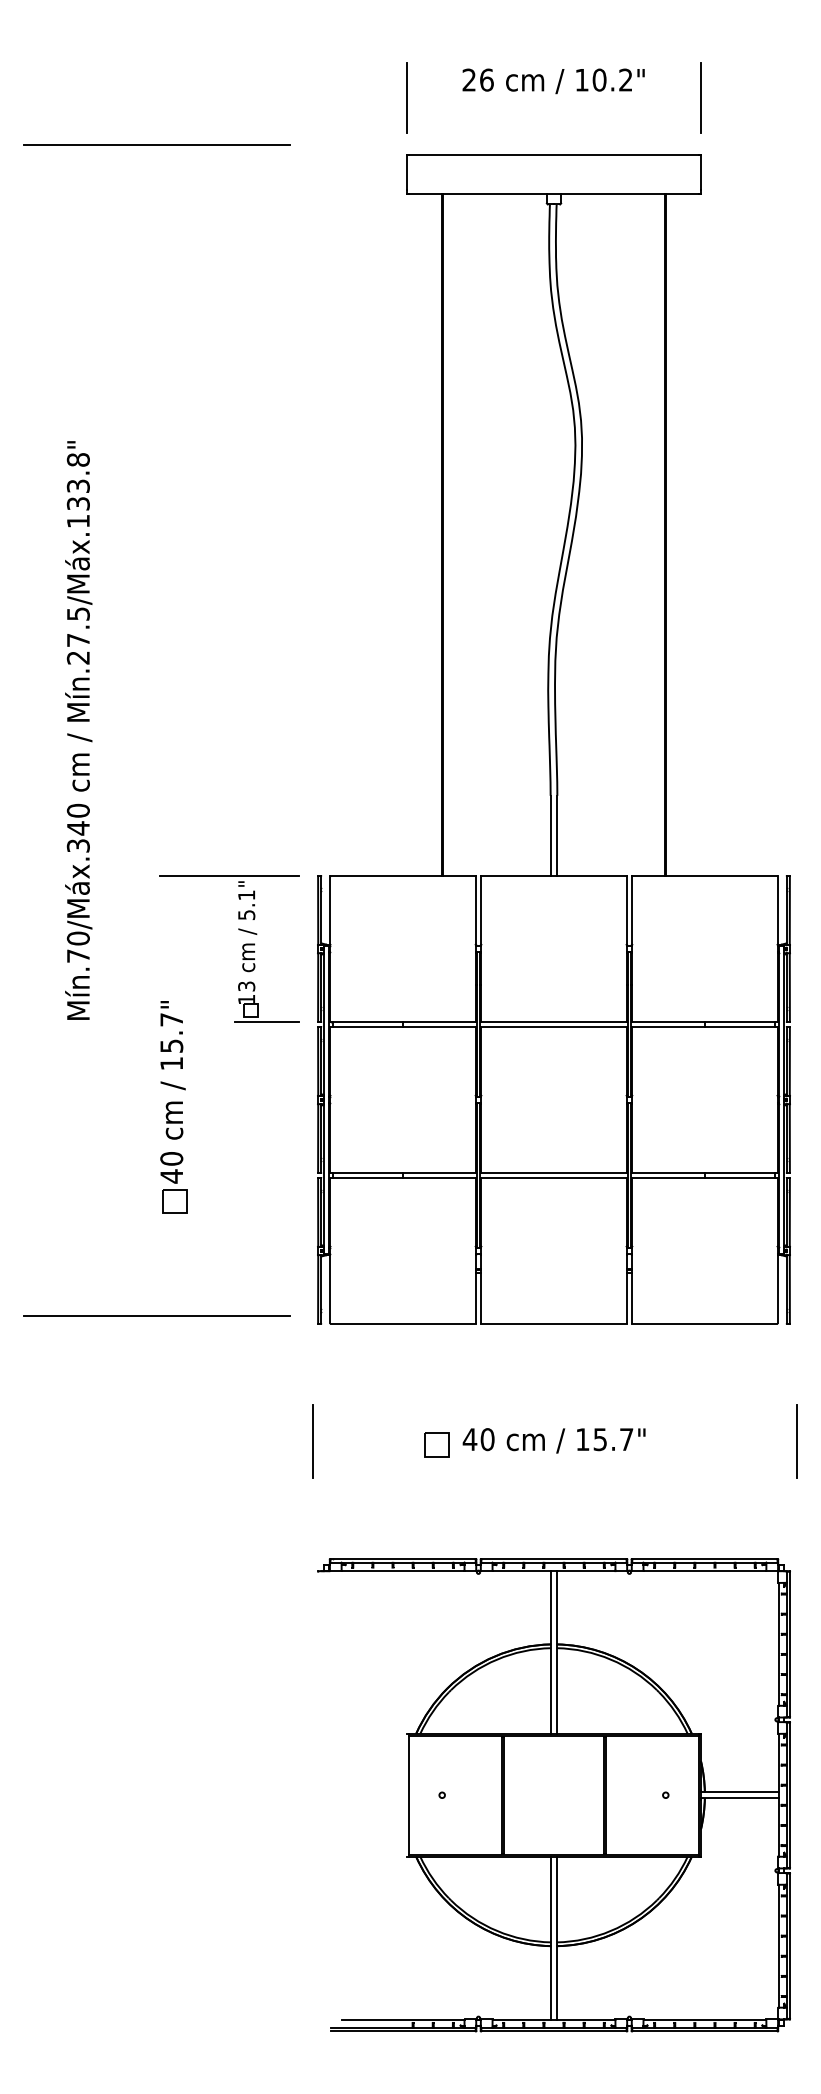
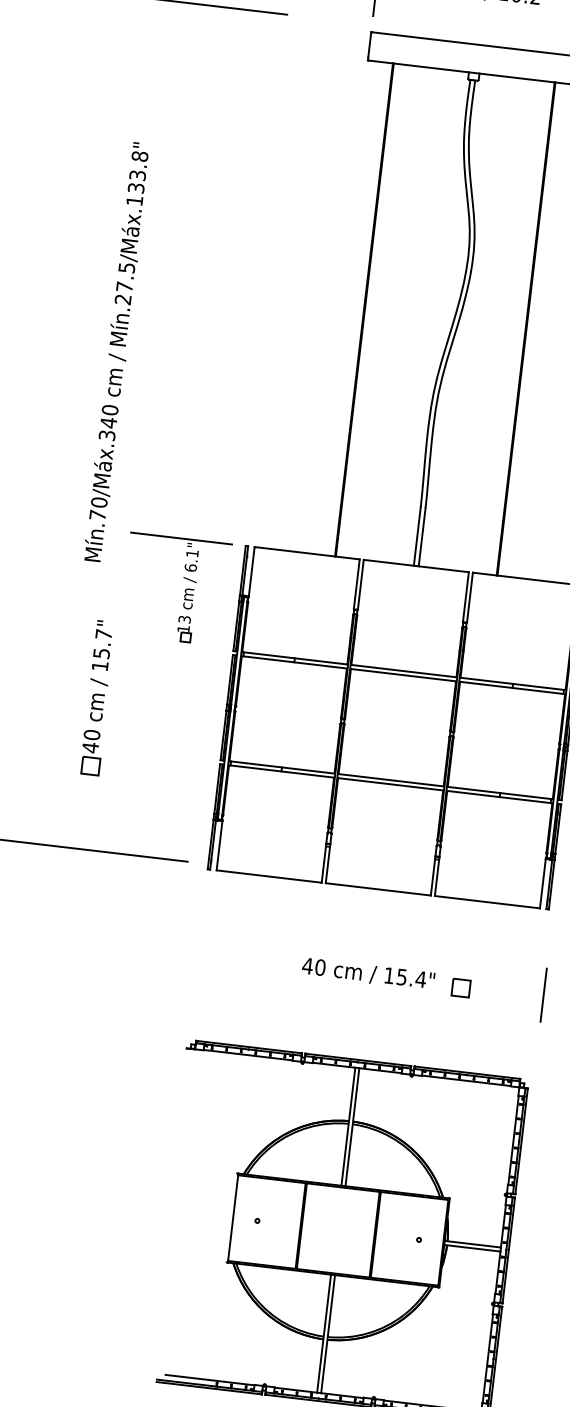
text: (78, 730) -> (117, 352), moved
text: (246, 914) -> (190, 567), 5.1" -> 6.1"
line: (266, 1021) -> (196, 646), removed
part: (173, 1107) -> (97, 698), moved
text: (626, 1439) -> (420, 979), 15.7" -> 15.4"
line: (313, 1441) -> (194, 954), removed
part: (436, 1444) -> (460, 987), moved

